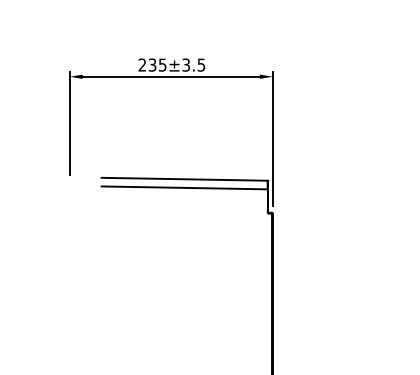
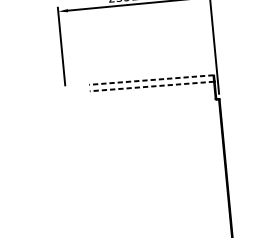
line: (184, 179) -> (151, 80), solid -> dashed
line: (184, 187) -> (151, 86), solid -> dashed

